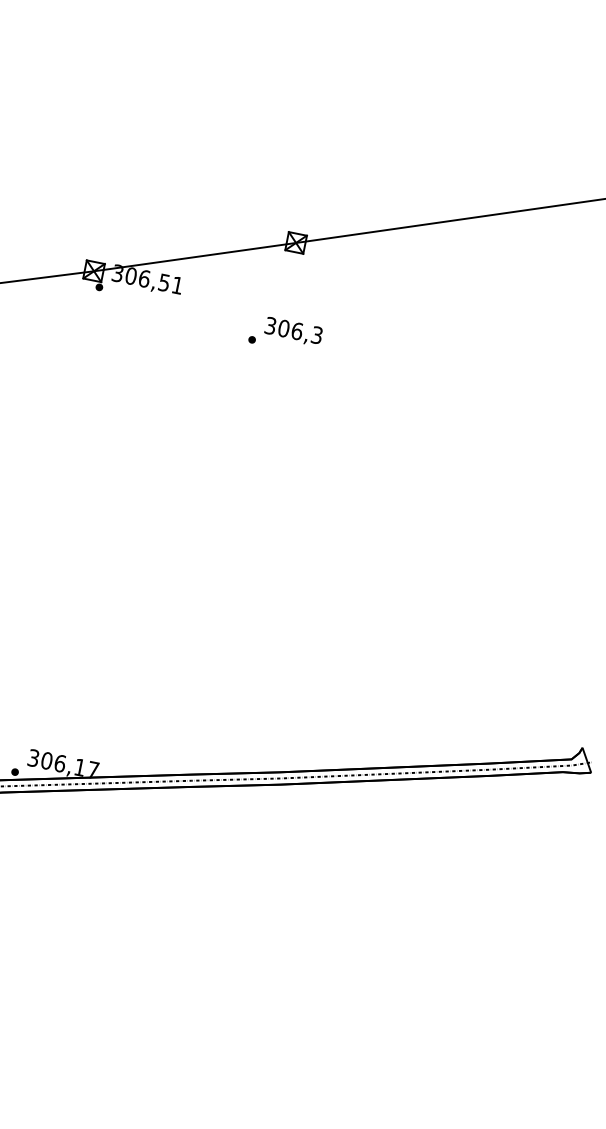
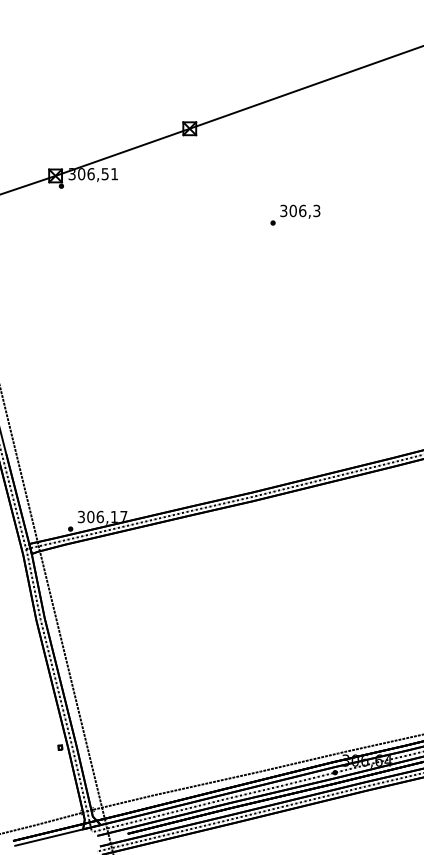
text: (286, 334) -> (295, 214), moved

